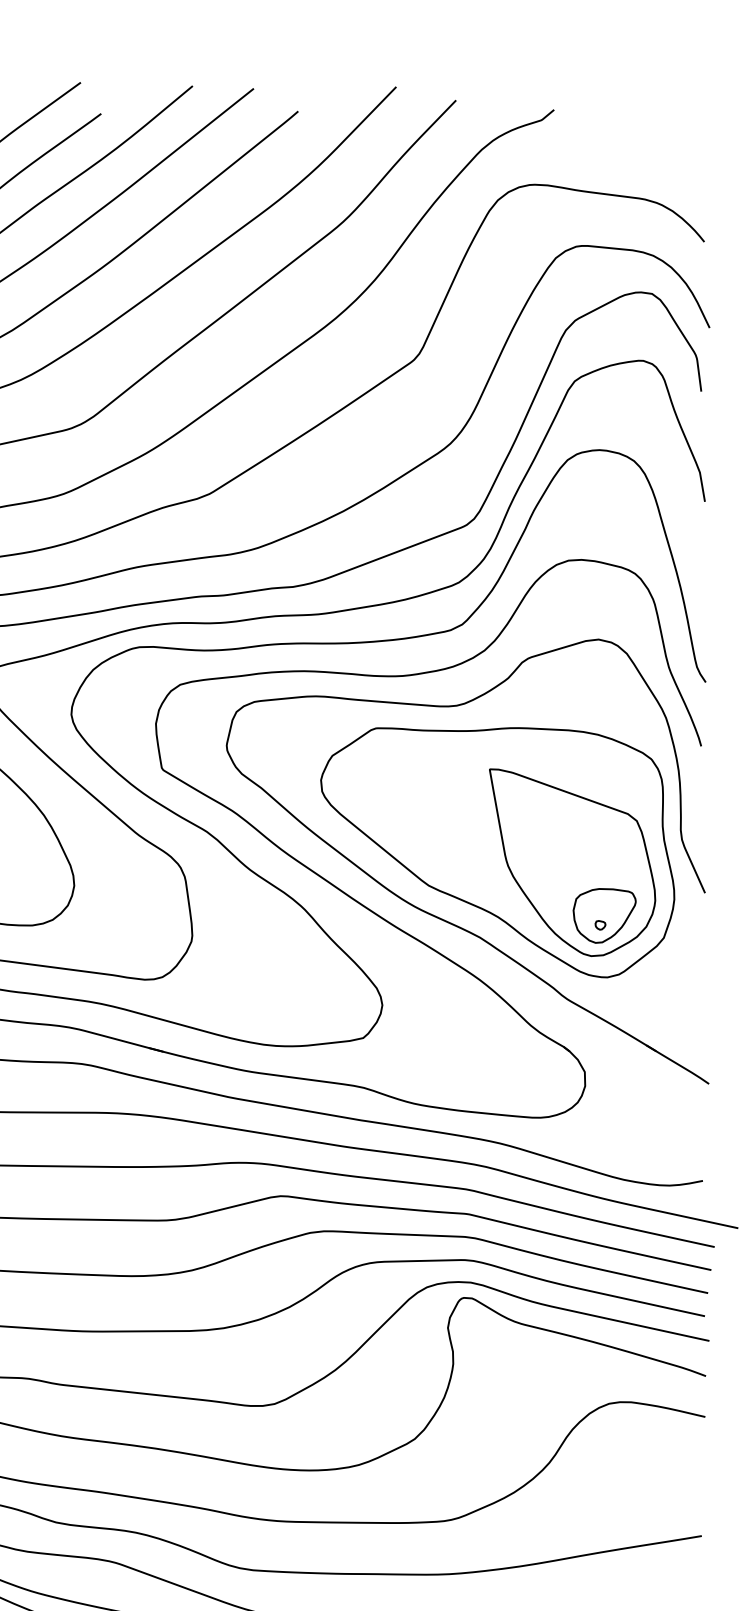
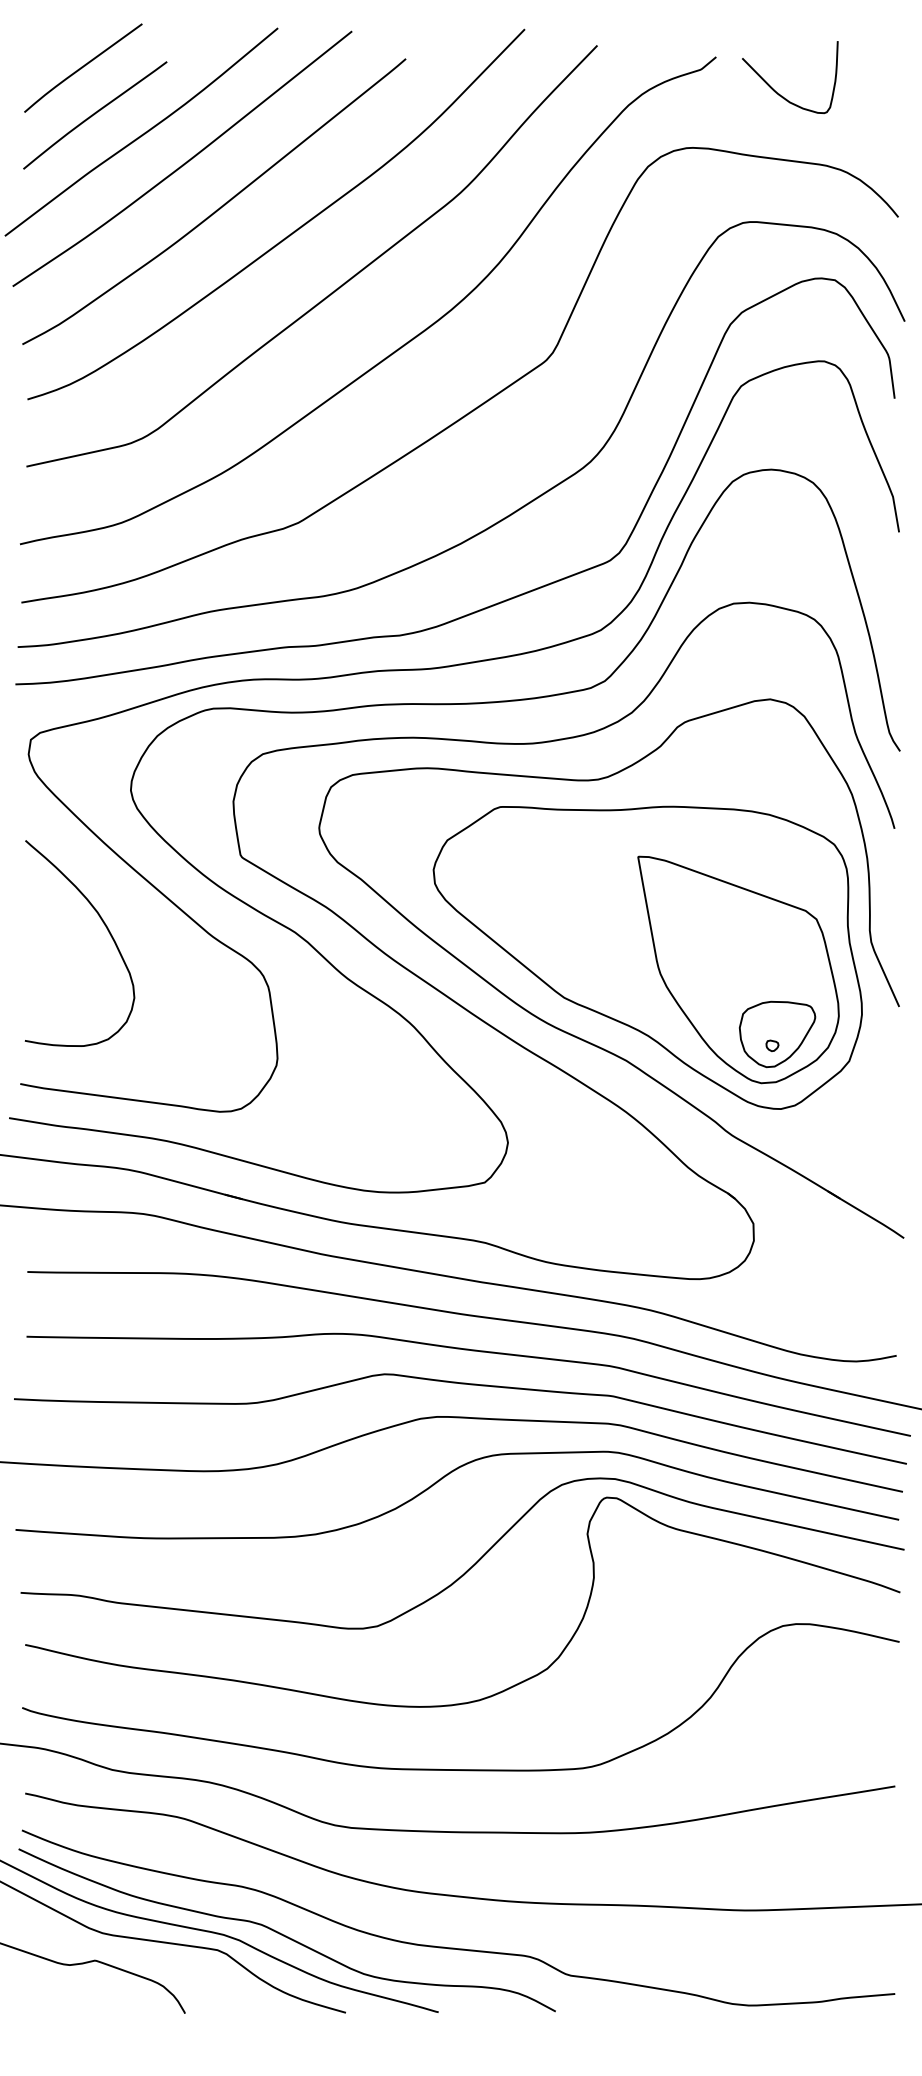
curve: (606, 139) -> (779, 93), added

